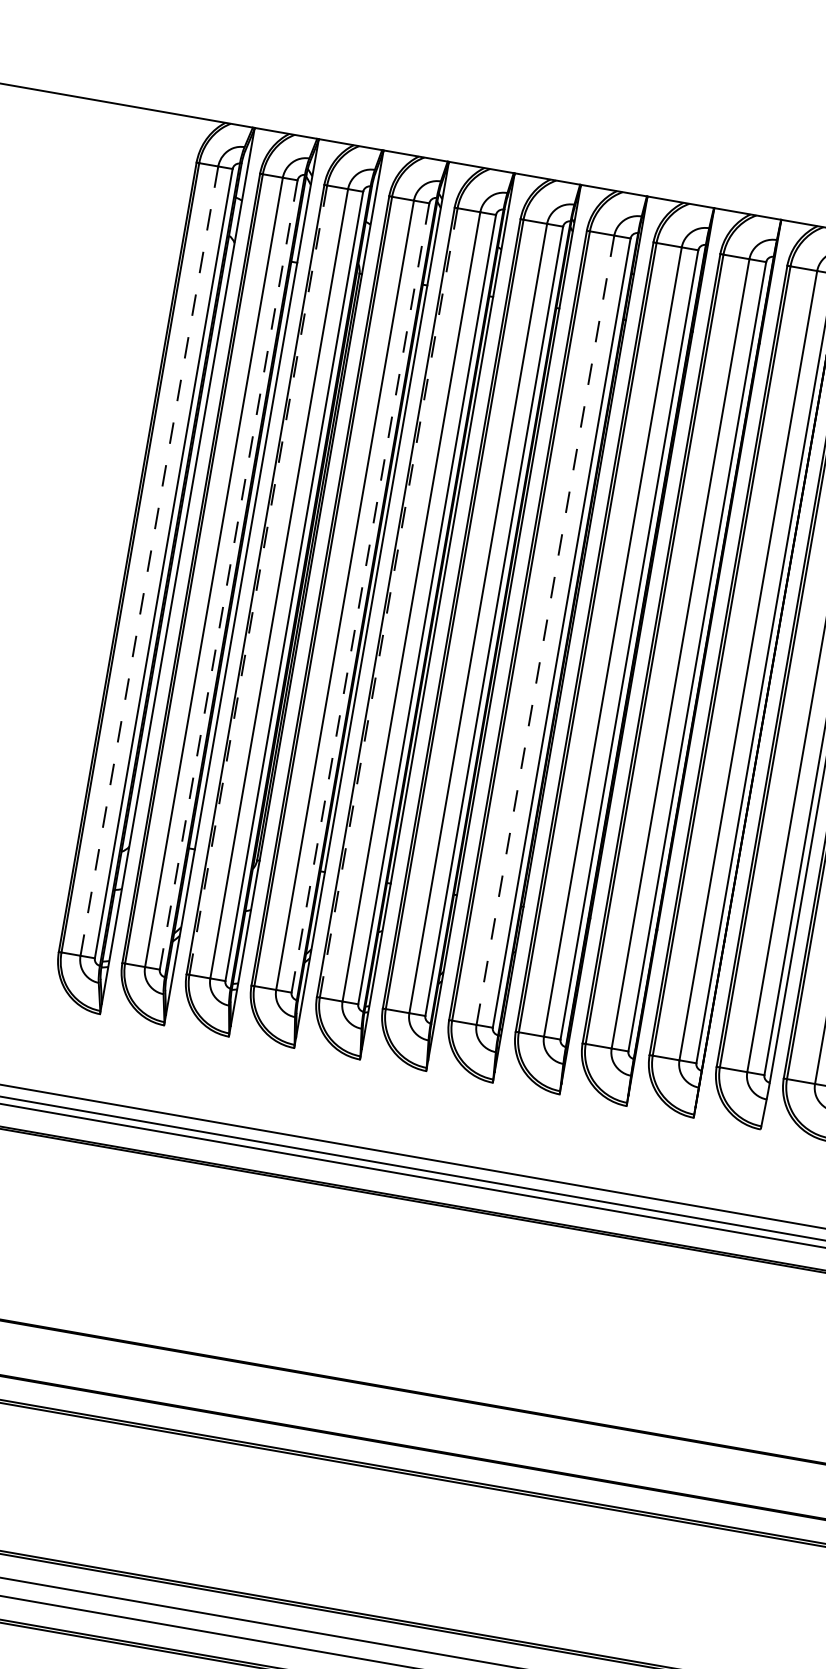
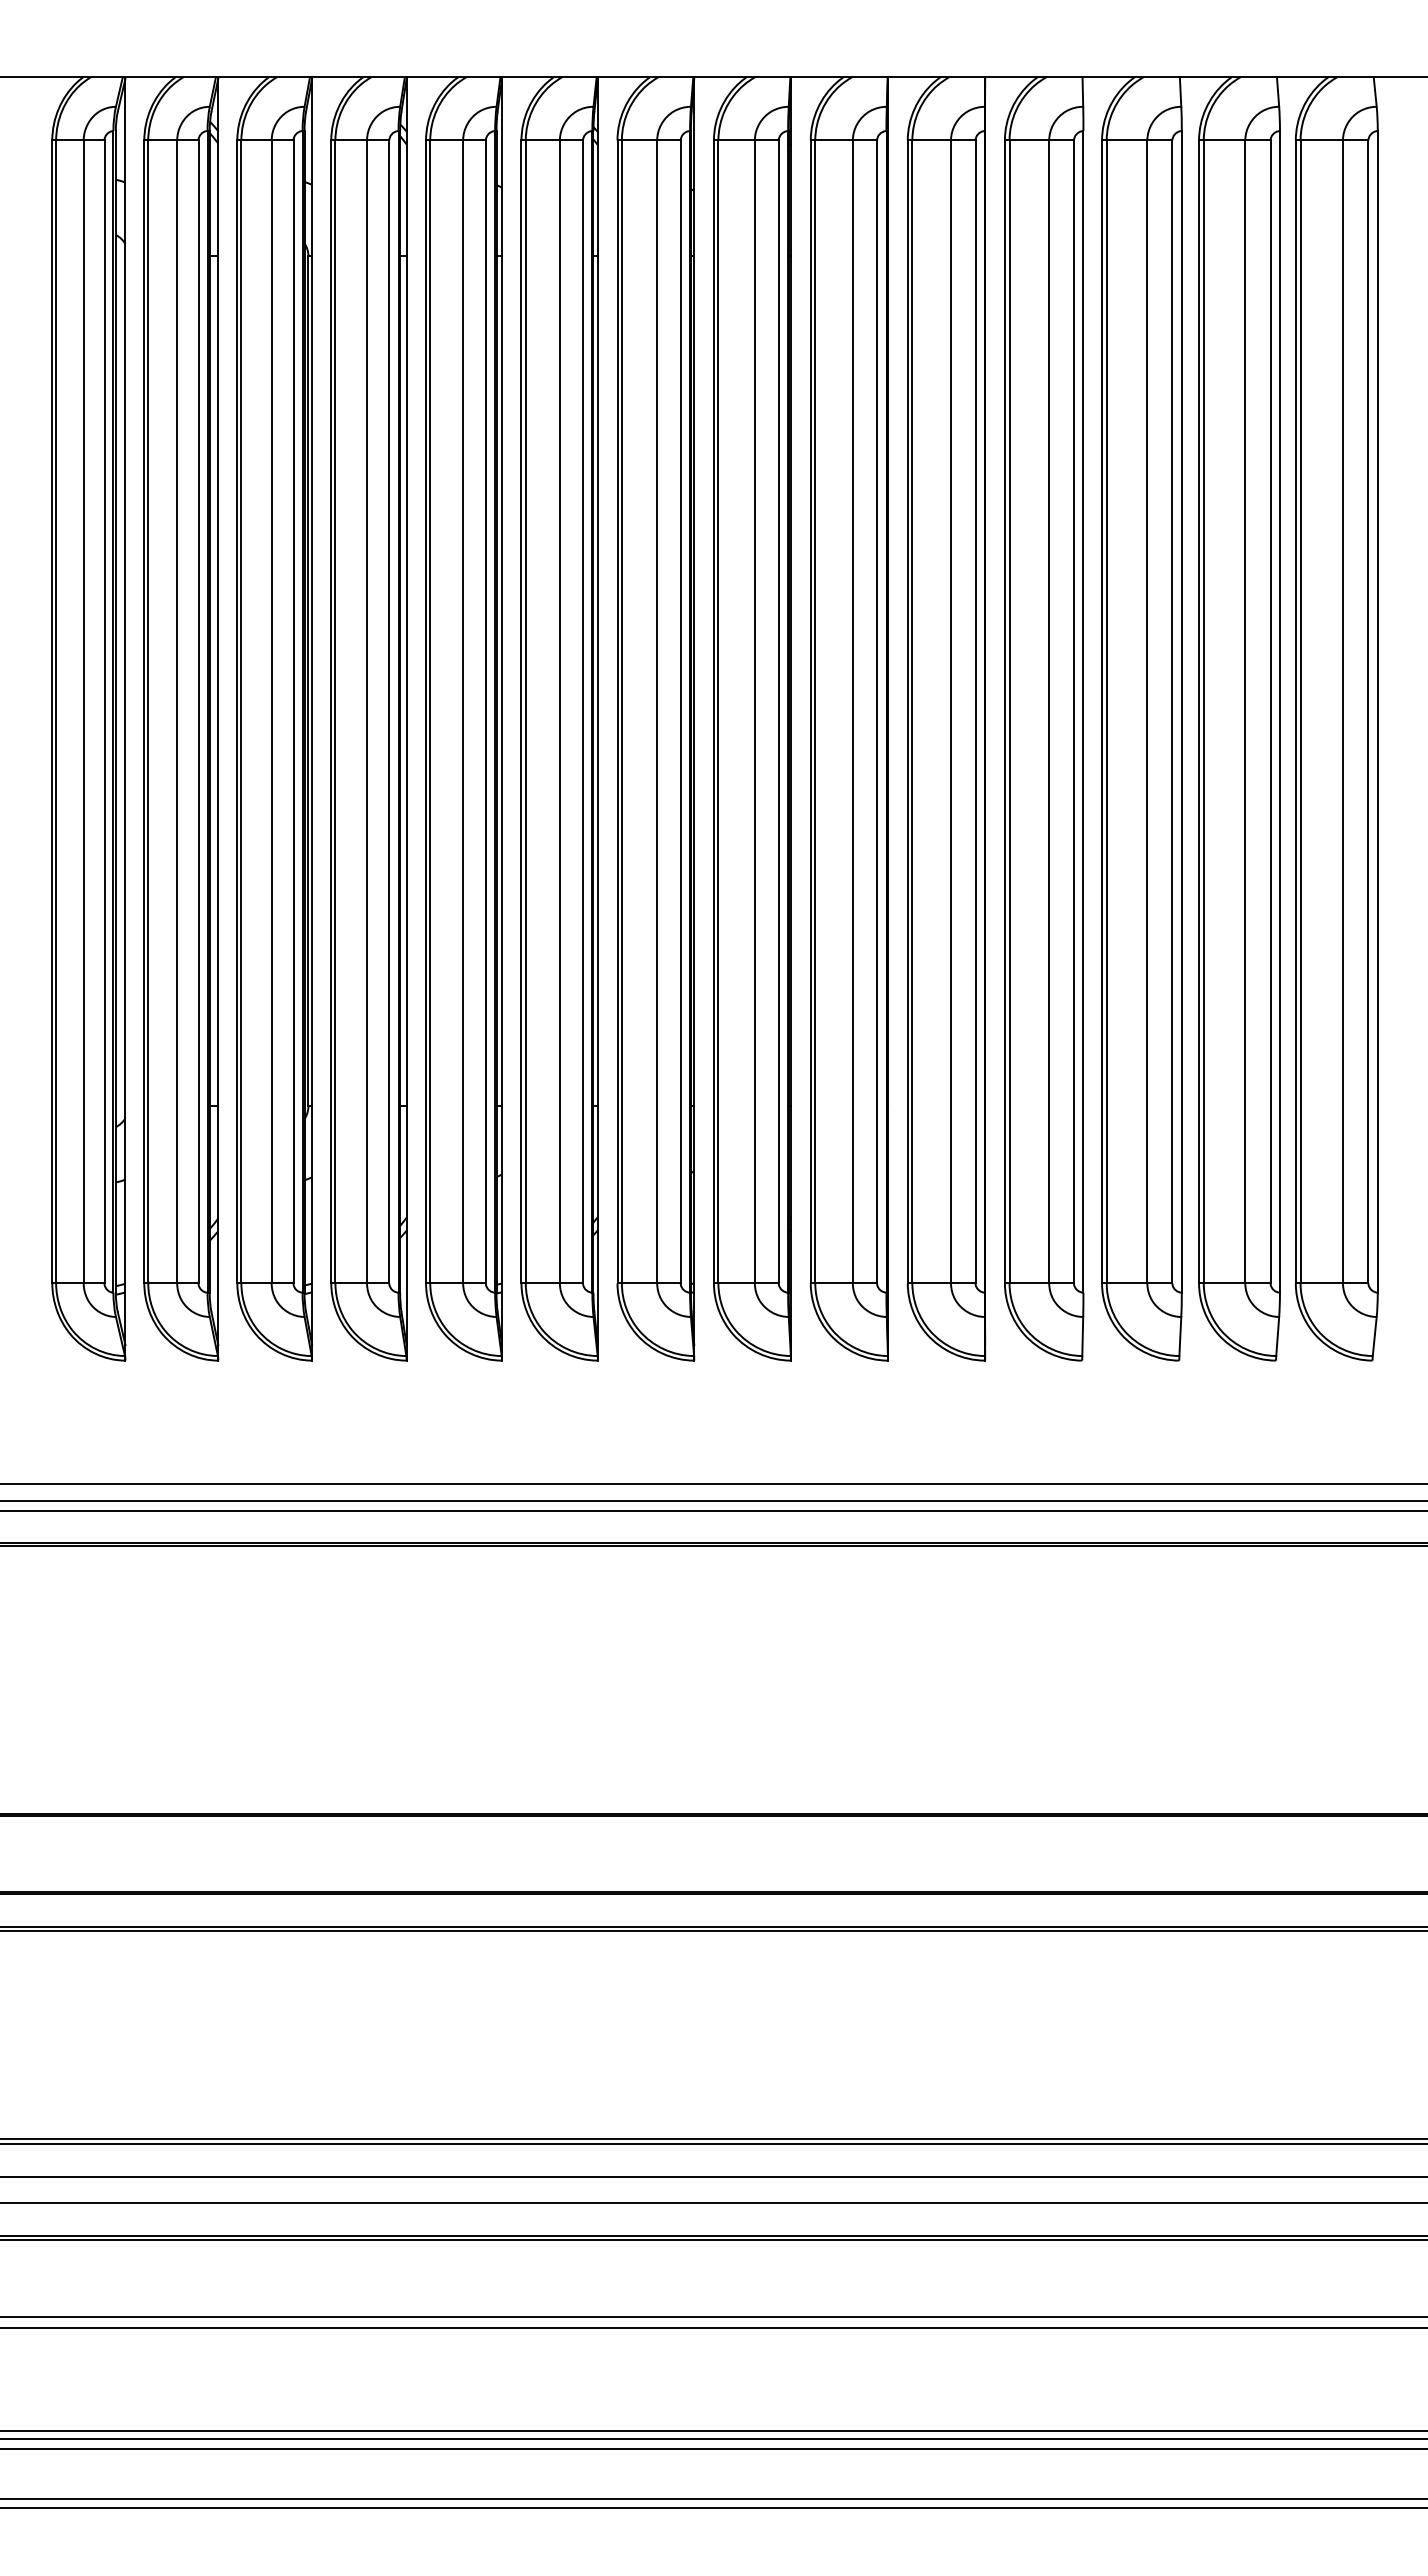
line: (149, 560) -> (83, 711), dashed -> solid
line: (228, 574) -> (198, 711), dashed -> solid
line: (258, 579) -> (241, 711), dashed -> solid
line: (360, 597) -> (389, 711), dashed -> solid
line: (388, 602) -> (430, 711), dashed -> solid
line: (545, 630) -> (657, 711), dashed -> solid

